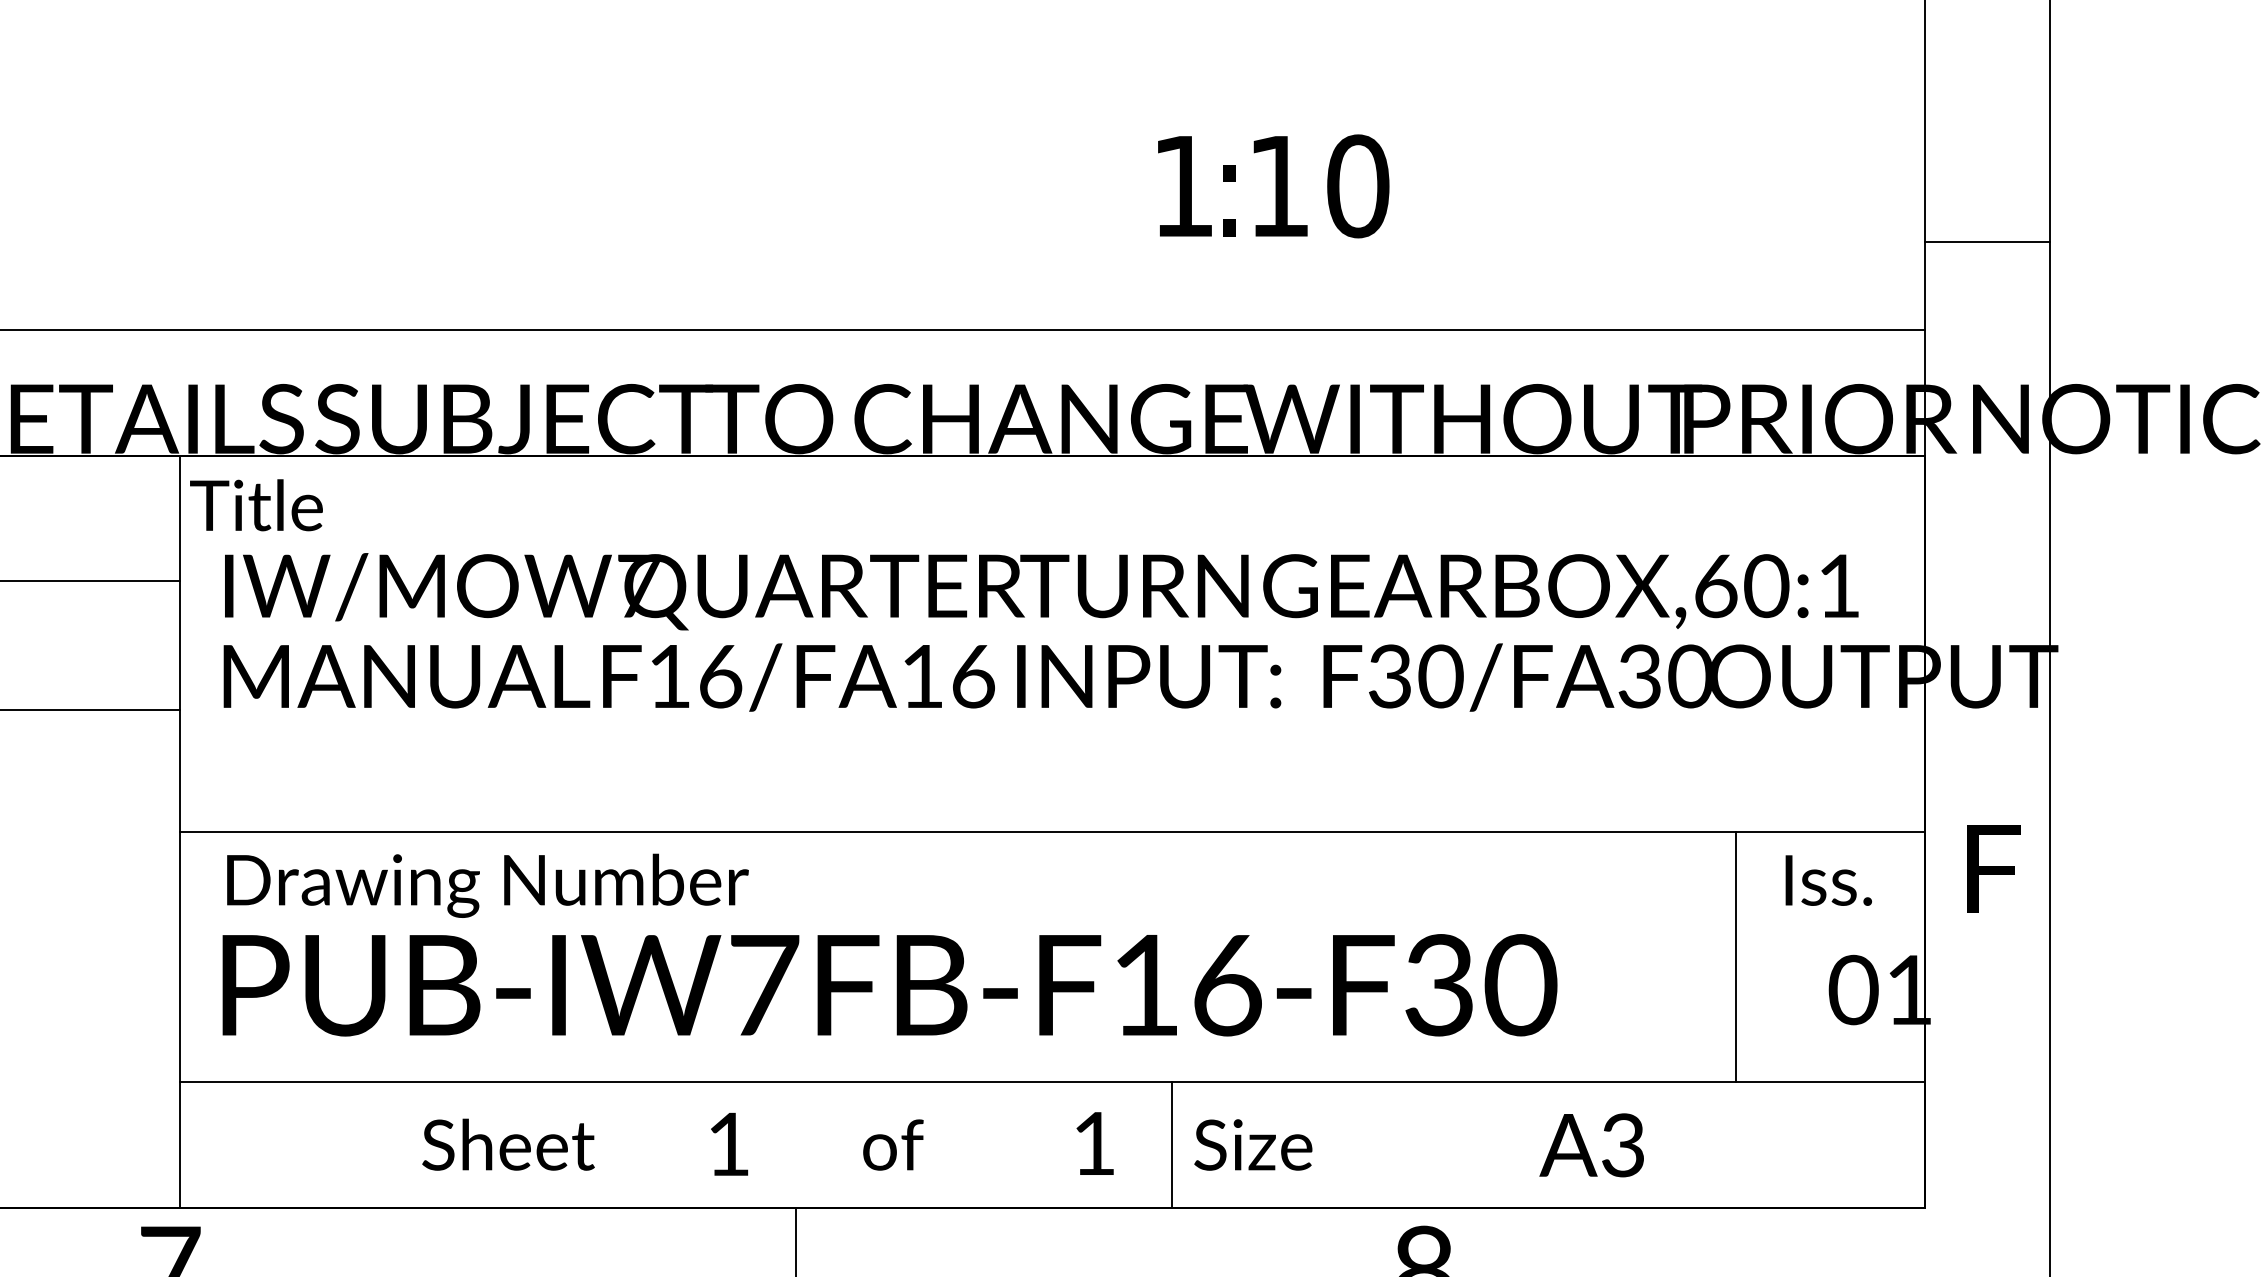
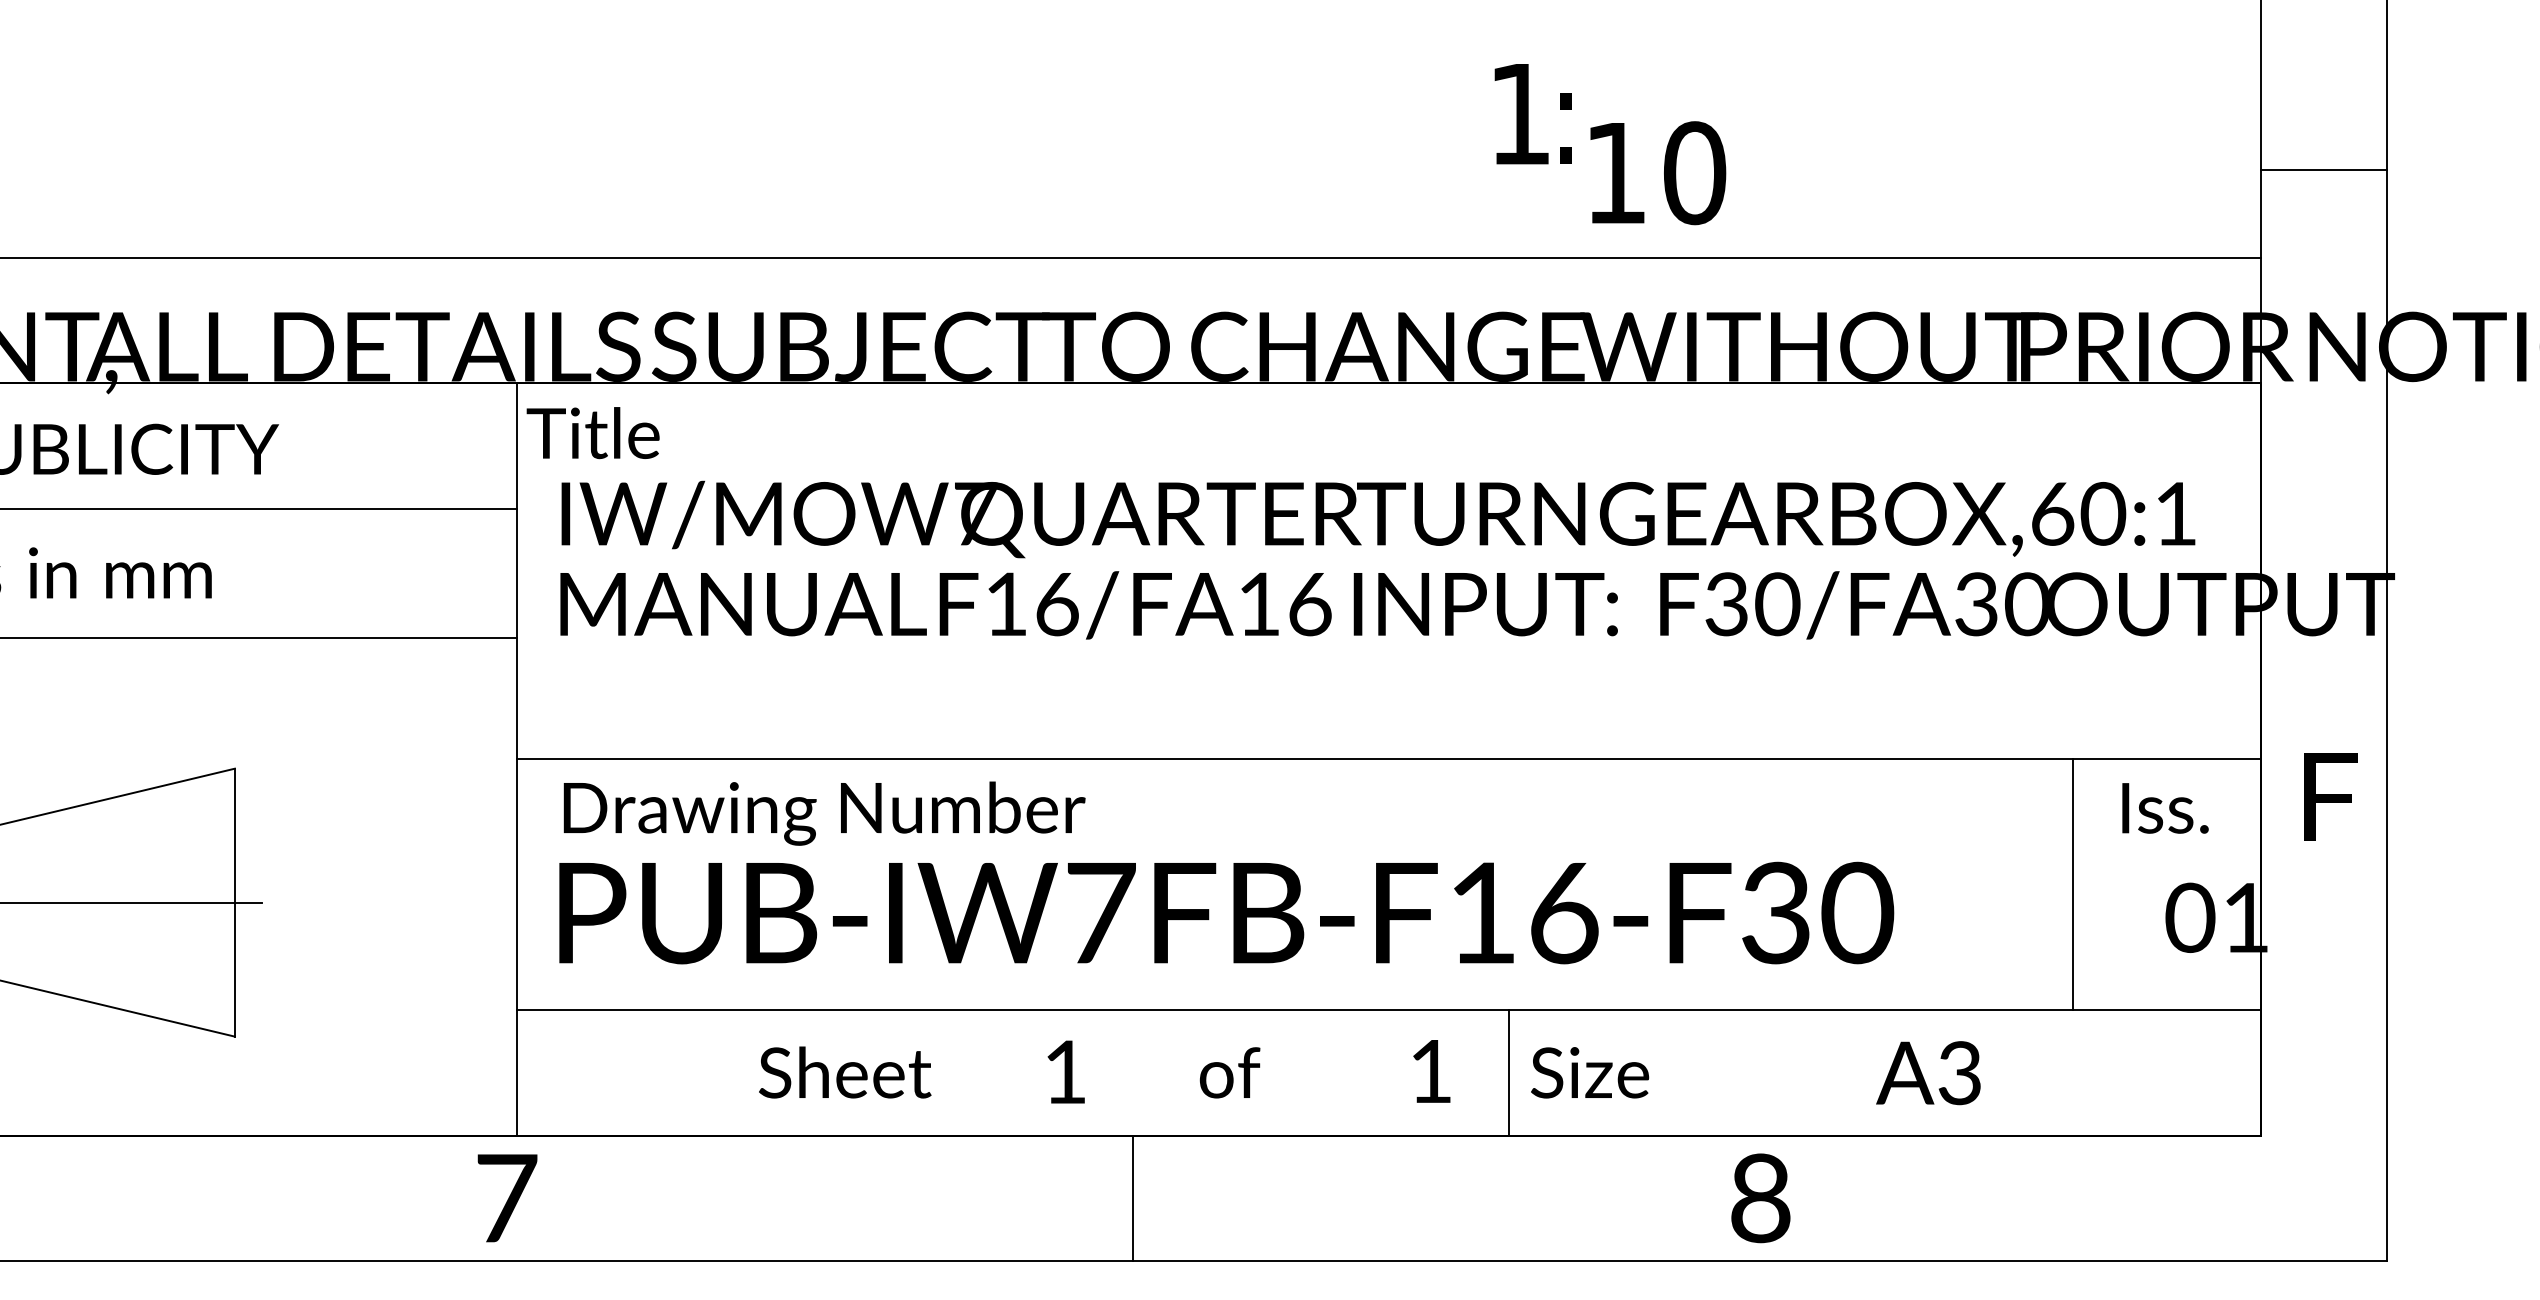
text: (1321, 186) -> (1658, 173), moved

